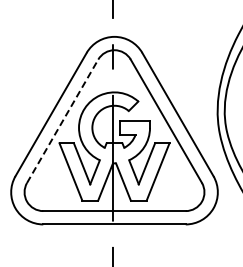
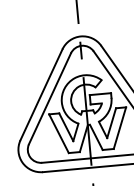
line: (62, 120) -> (49, 98), dashed -> solid

